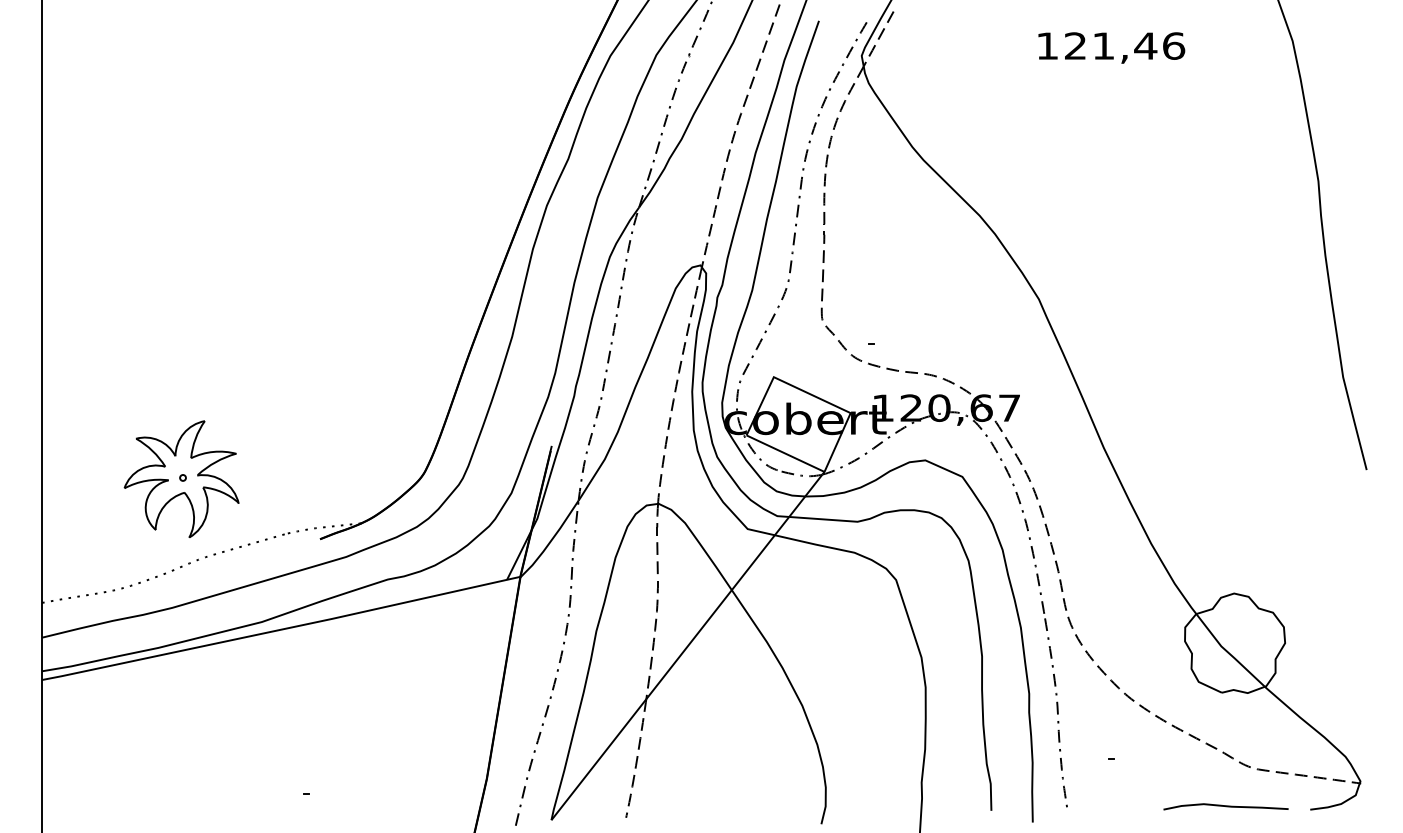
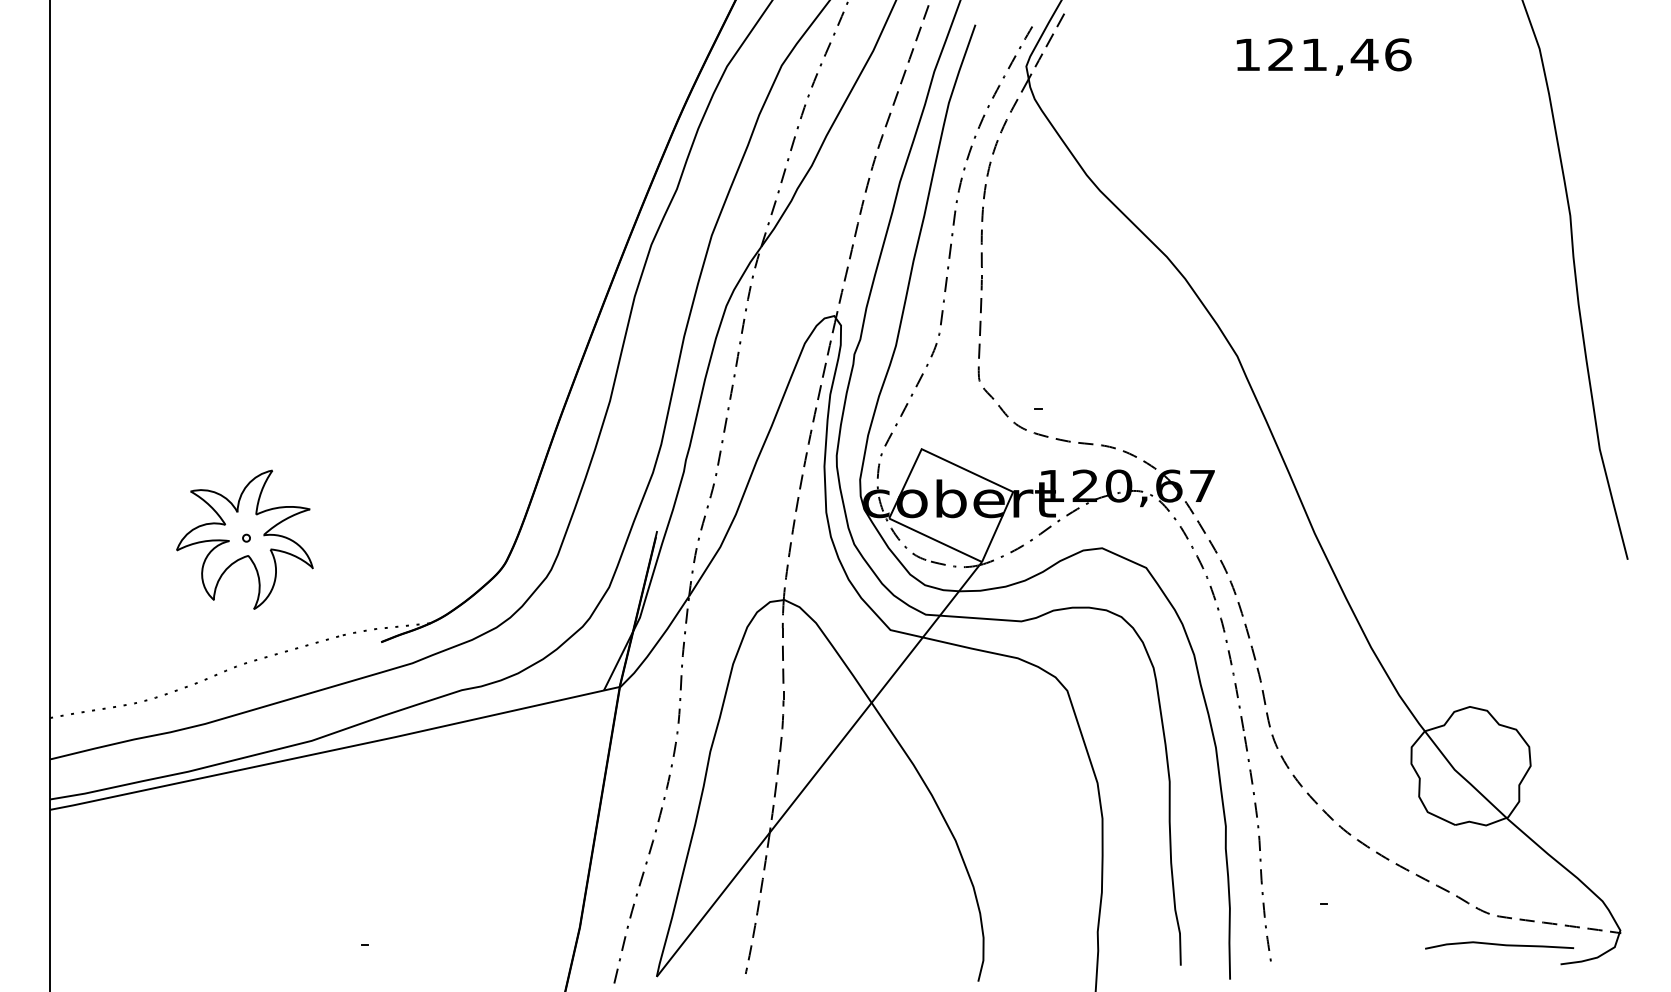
part: (181, 478) -> (244, 538), moved
curve: (1225, 806) -> (1498, 945), moved

